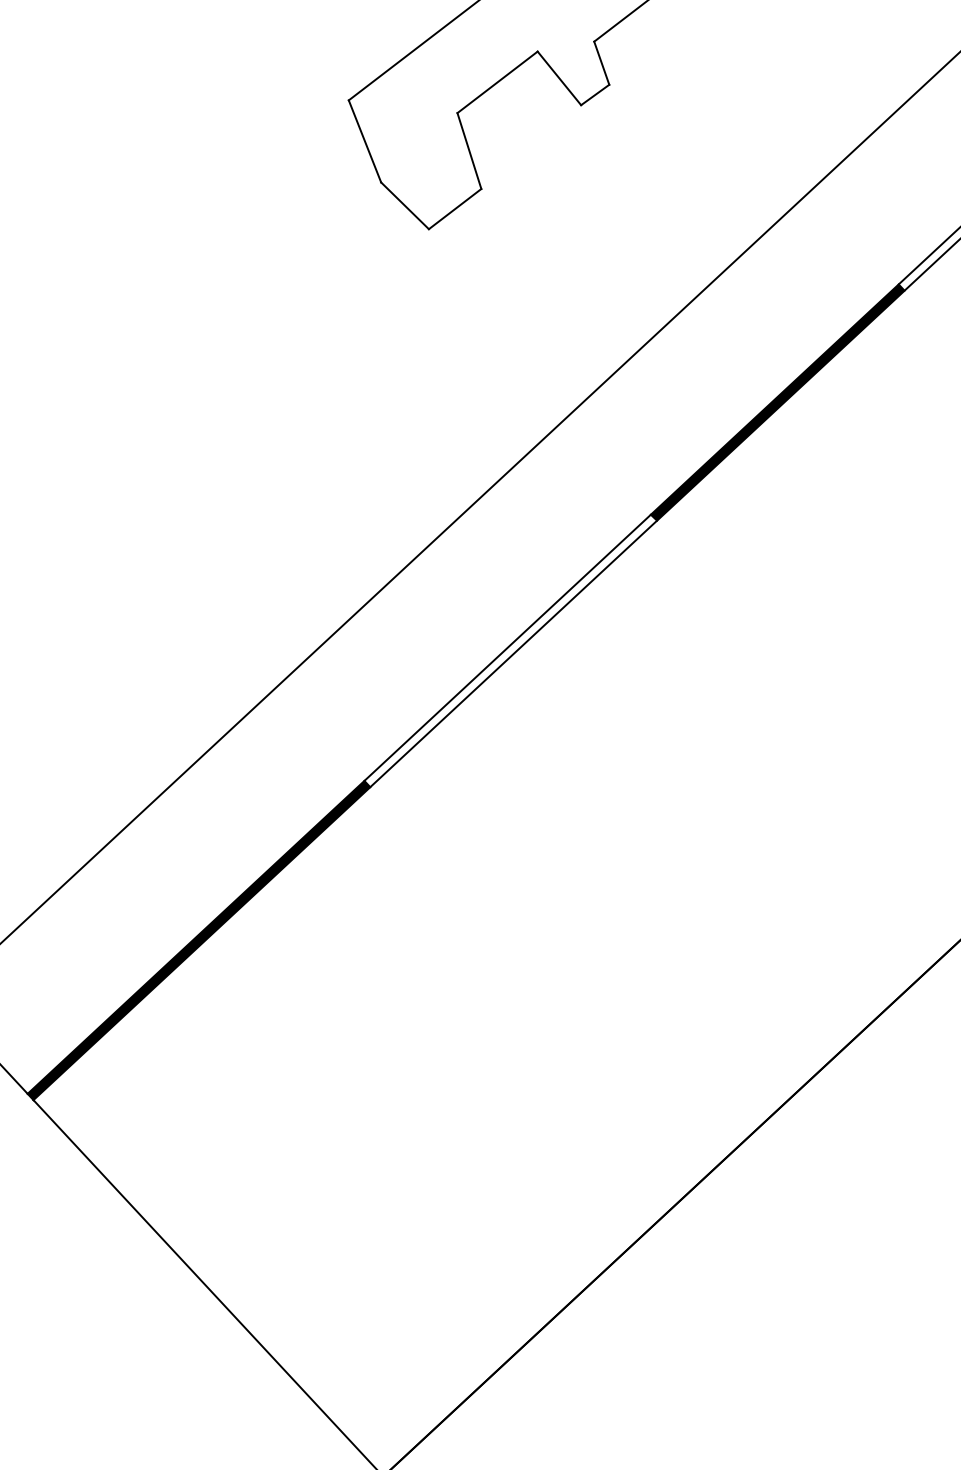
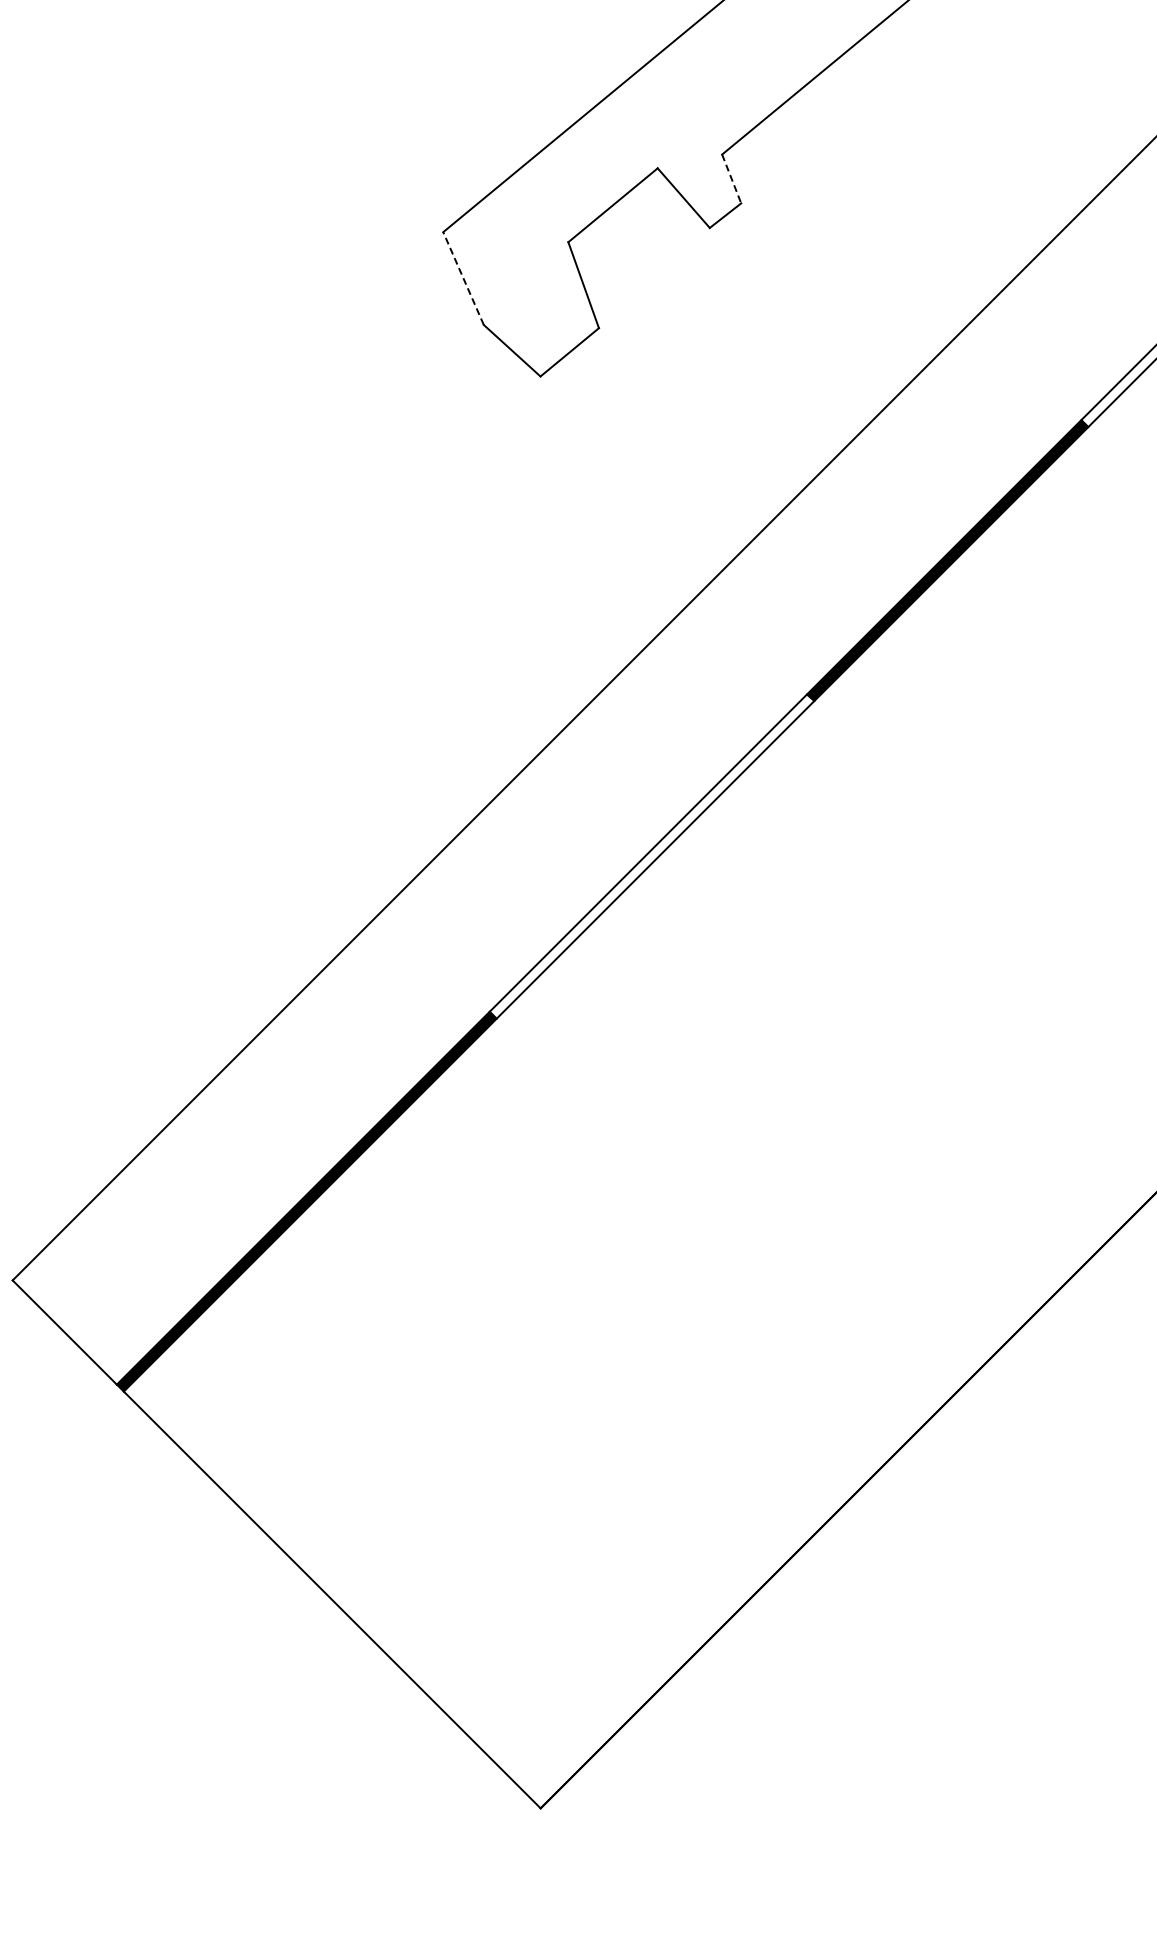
line: (601, 63) -> (731, 179), solid -> dashed
line: (364, 141) -> (463, 278), solid -> dashed

